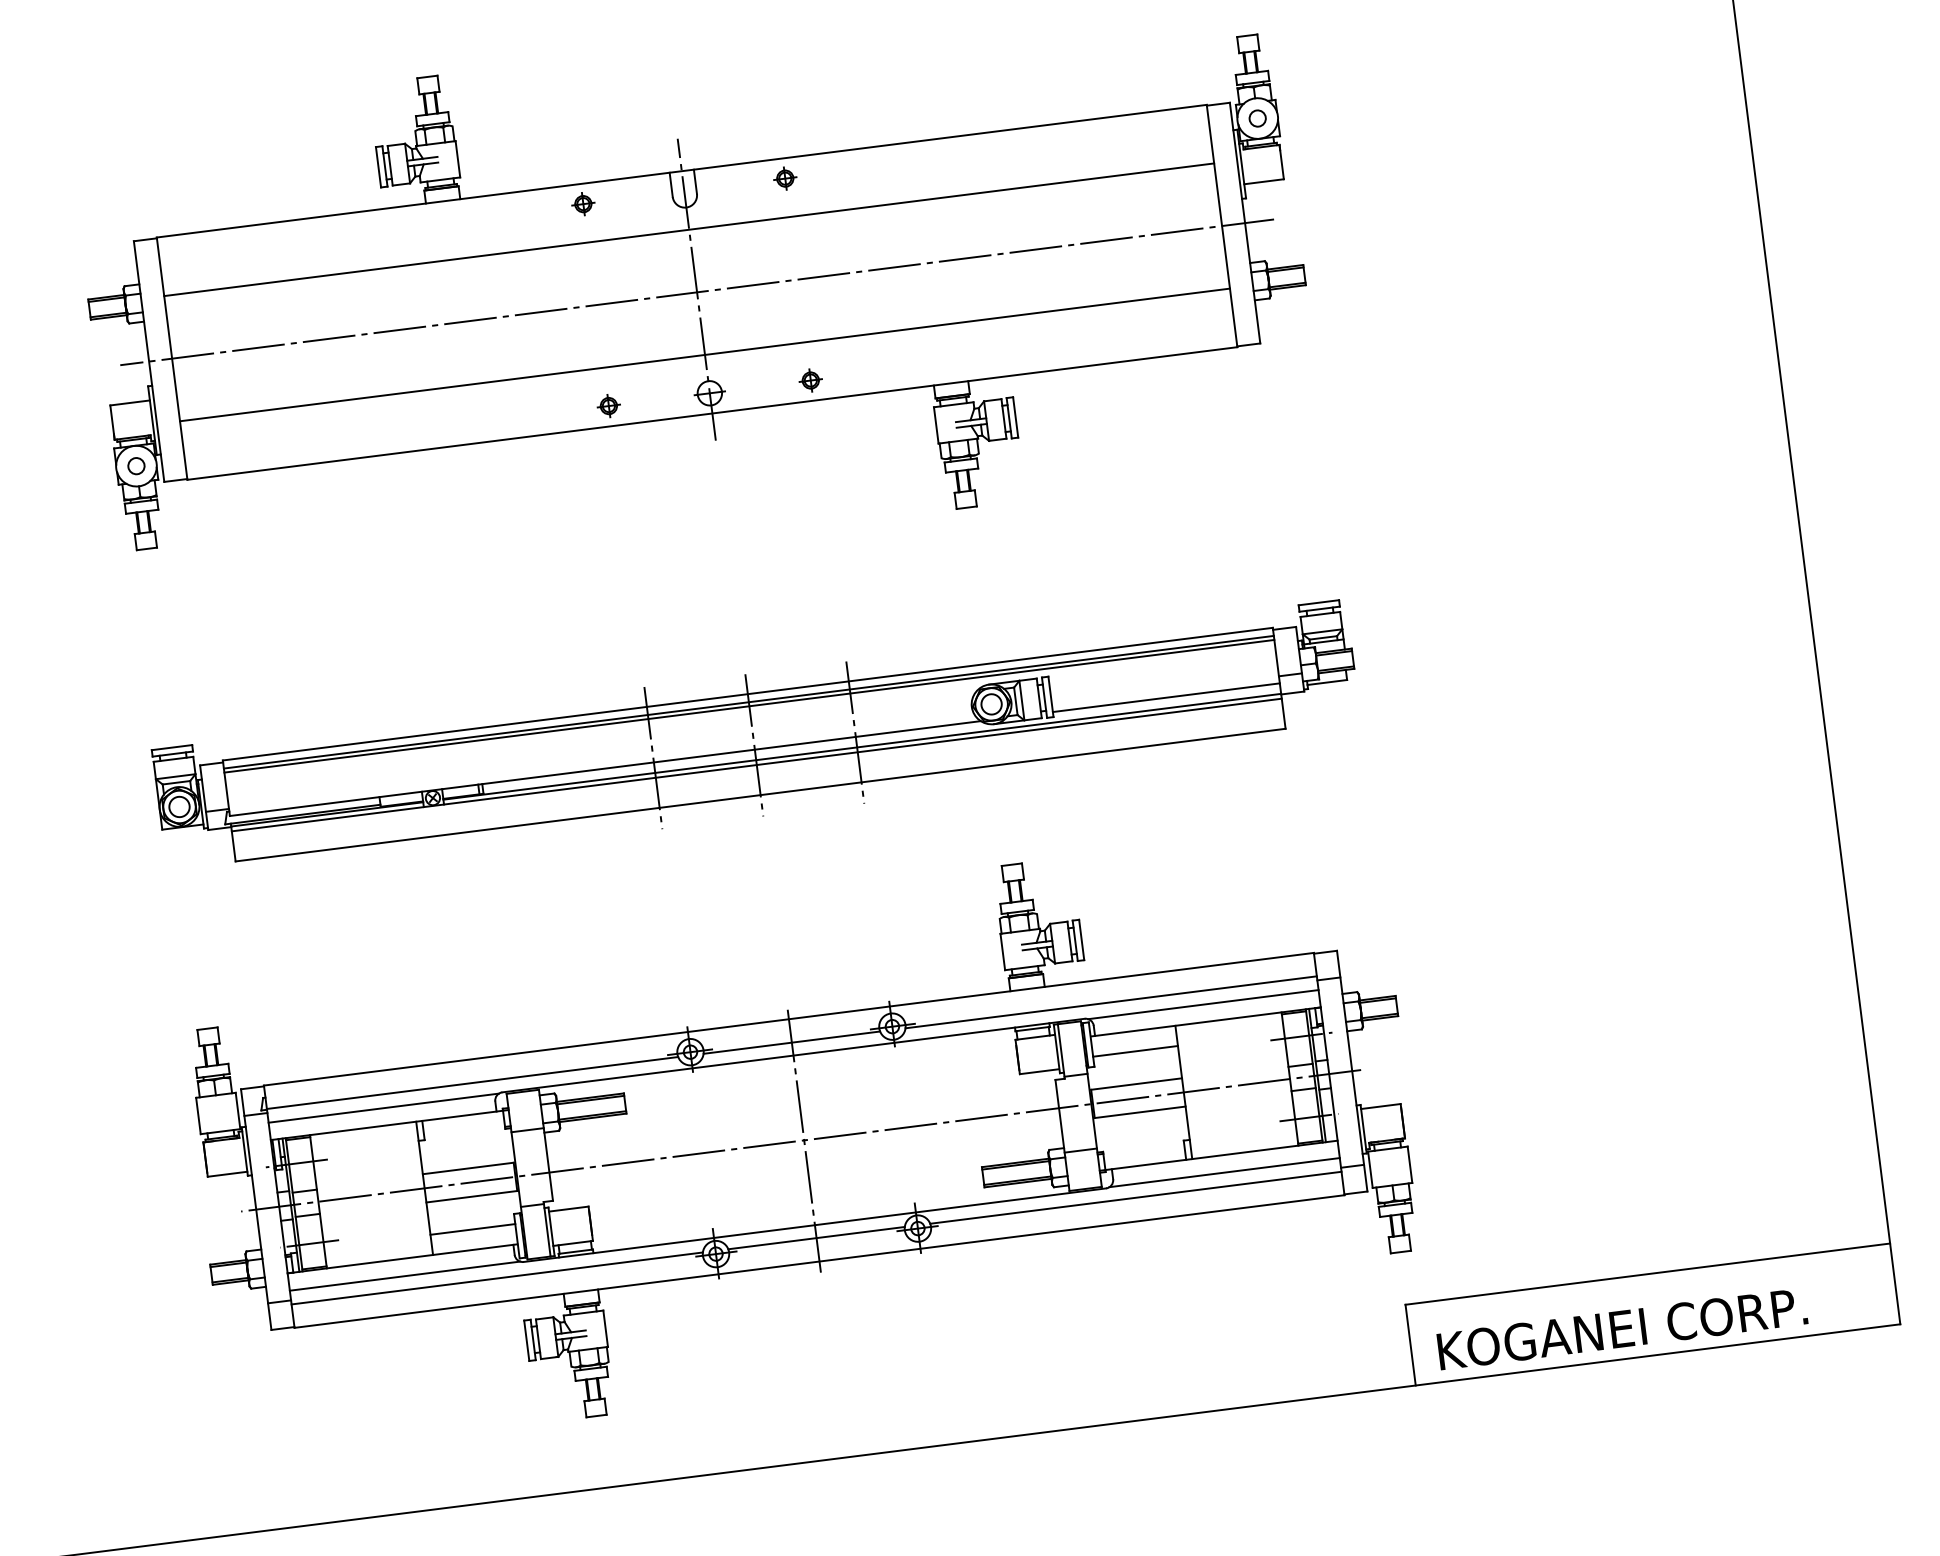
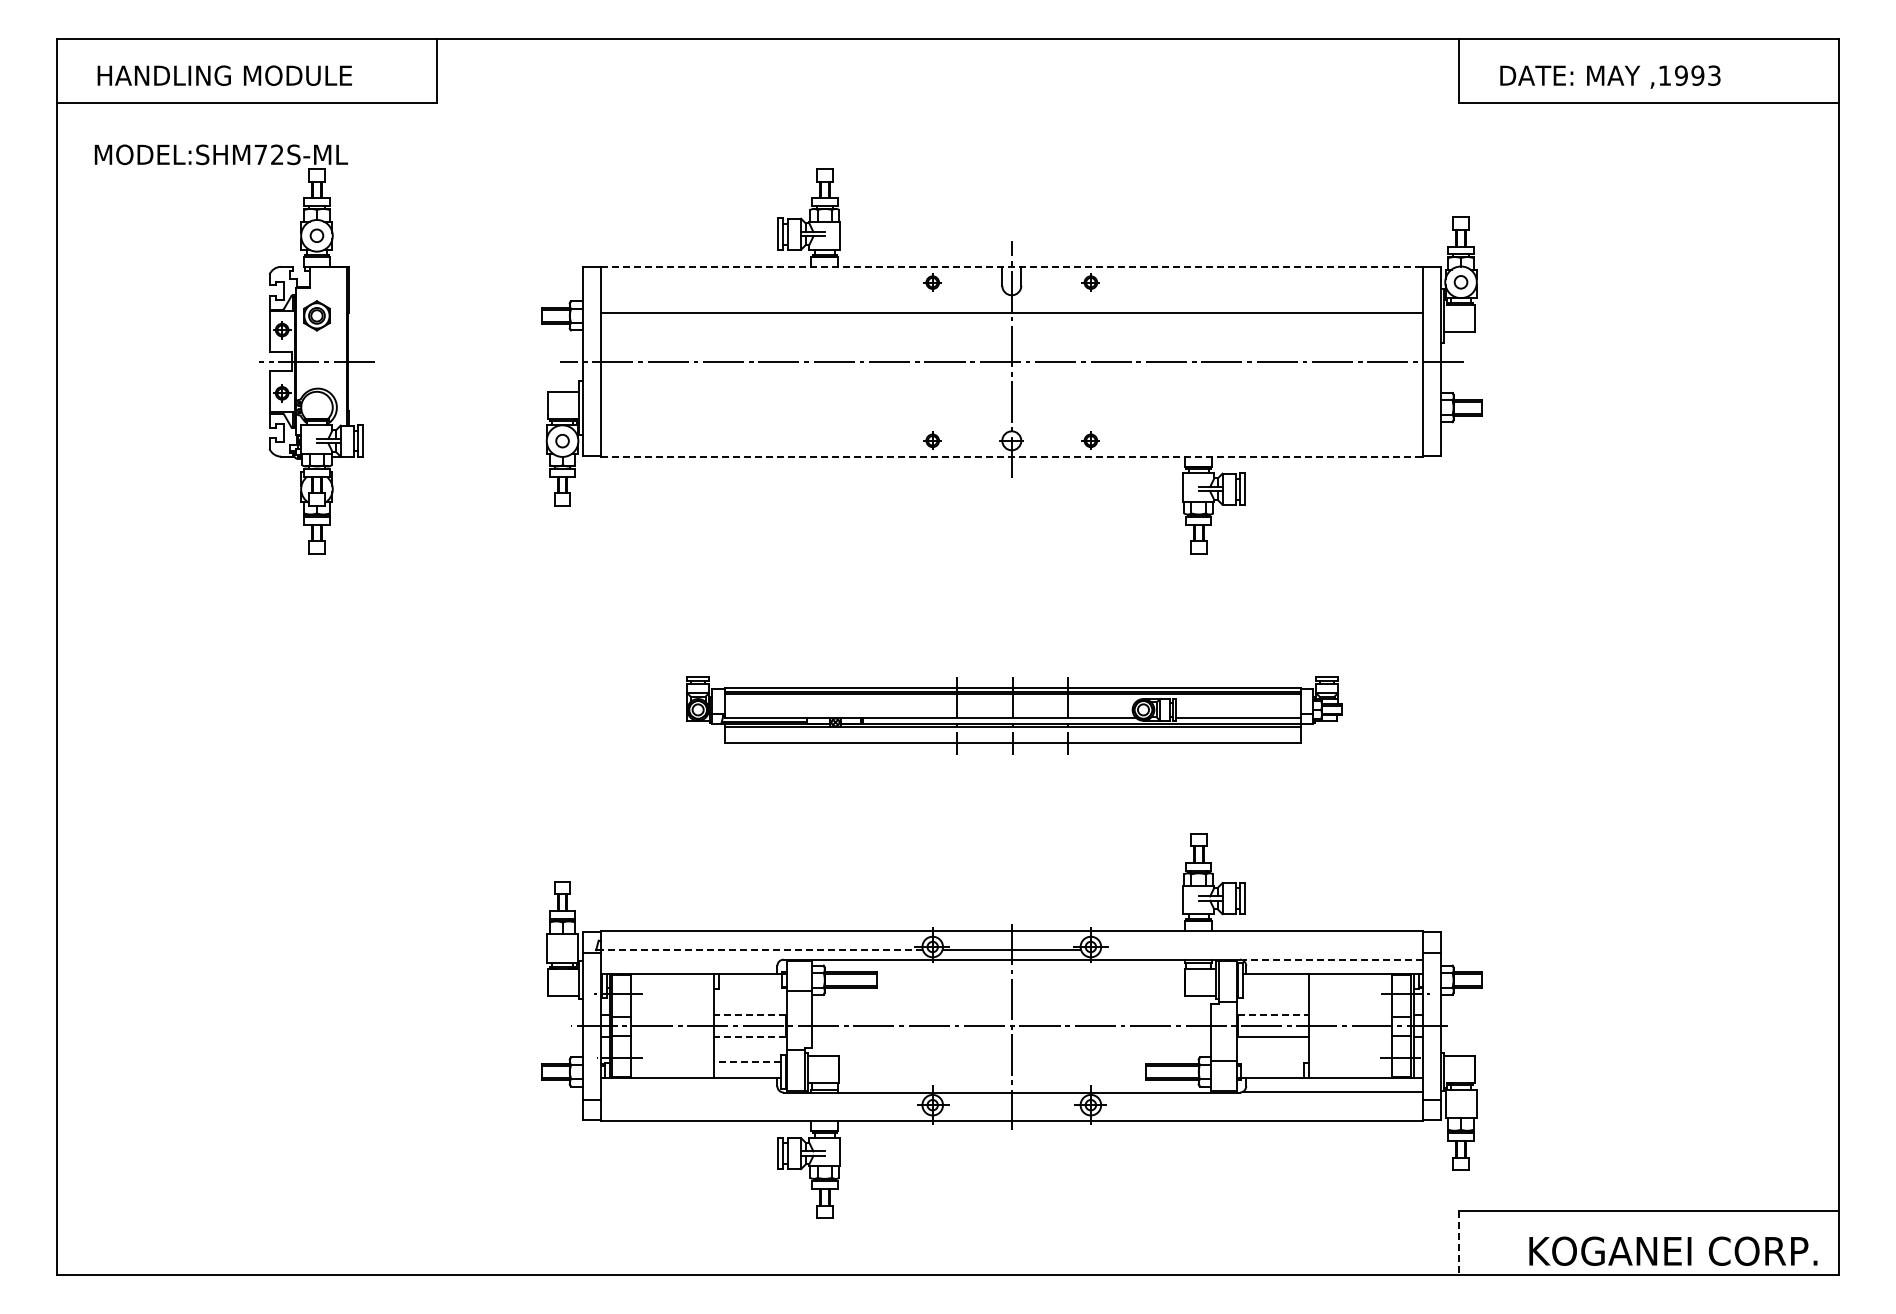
line: (682, 170) -> (1012, 266), solid -> dashed
line: (704, 354) -> (1011, 410), removed
line: (713, 413) -> (1012, 456), solid -> dashed
part: (757, 740) -> (1014, 713), size x0.7
line: (1110, 1002) -> (1261, 949), removed
line: (1202, 1004) -> (1332, 960), solid -> dashed
line: (1134, 1051) -> (1275, 989), removed
line: (472, 1082) -> (761, 949), solid -> dashed
line: (1136, 1084) -> (1273, 1015), solid -> dashed
line: (383, 1108) -> (690, 960), removed
line: (468, 1168) -> (750, 1015), solid -> dashed
line: (472, 1197) -> (750, 1037), solid -> dashed
line: (1135, 1197) -> (1261, 1102), removed
line: (472, 1229) -> (747, 1062), solid -> dashed
line: (816, 1237) -> (1011, 1102), removed
line: (404, 1275) -> (690, 1091), removed
line: (497, 1278) -> (761, 1102), removed
text: (1622, 1328) -> (1673, 1250), moved
line: (1410, 1345) -> (1459, 1243), solid -> dashed

